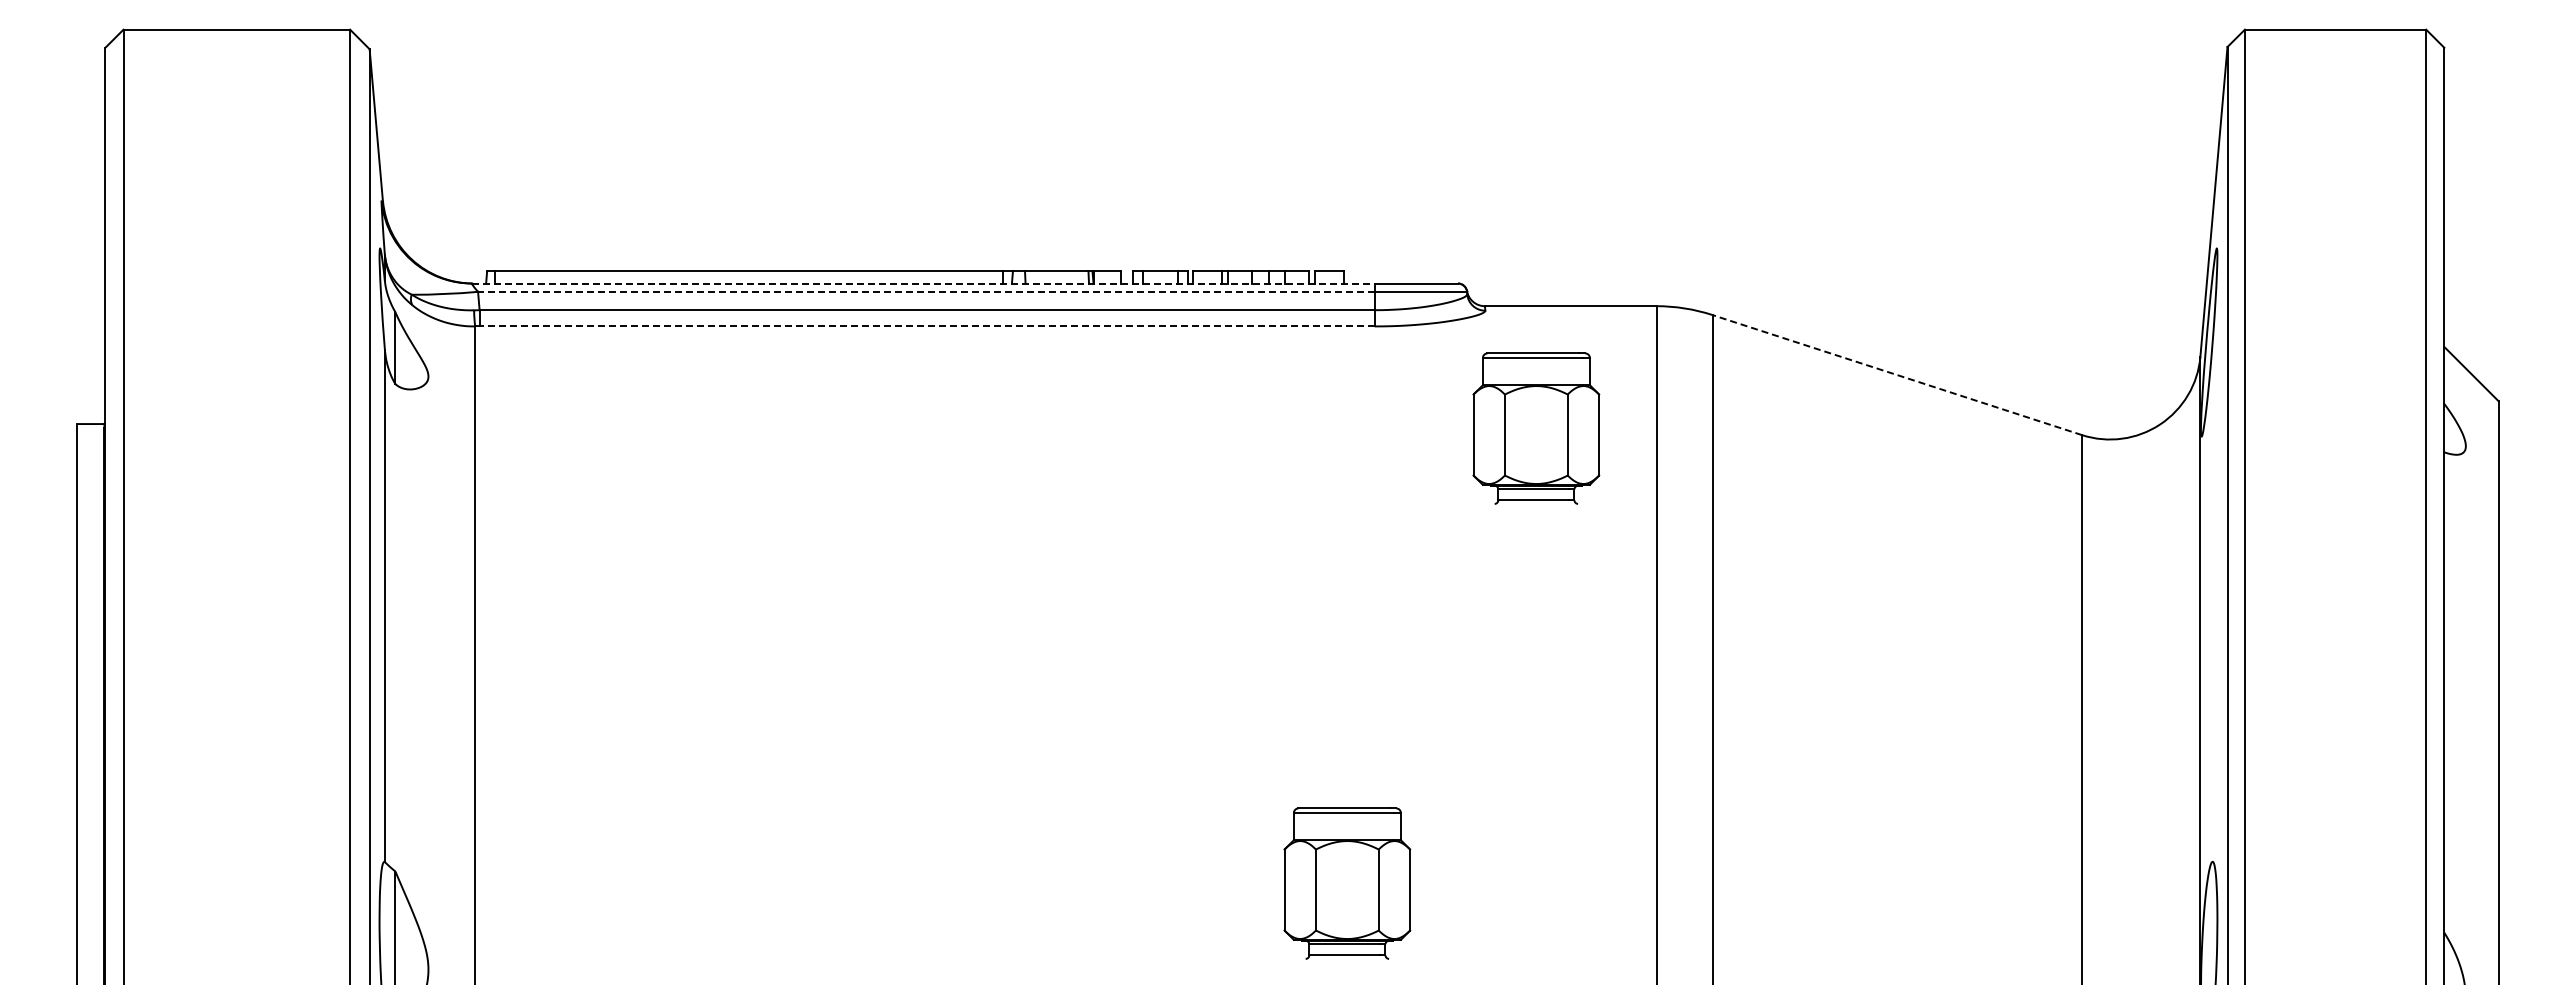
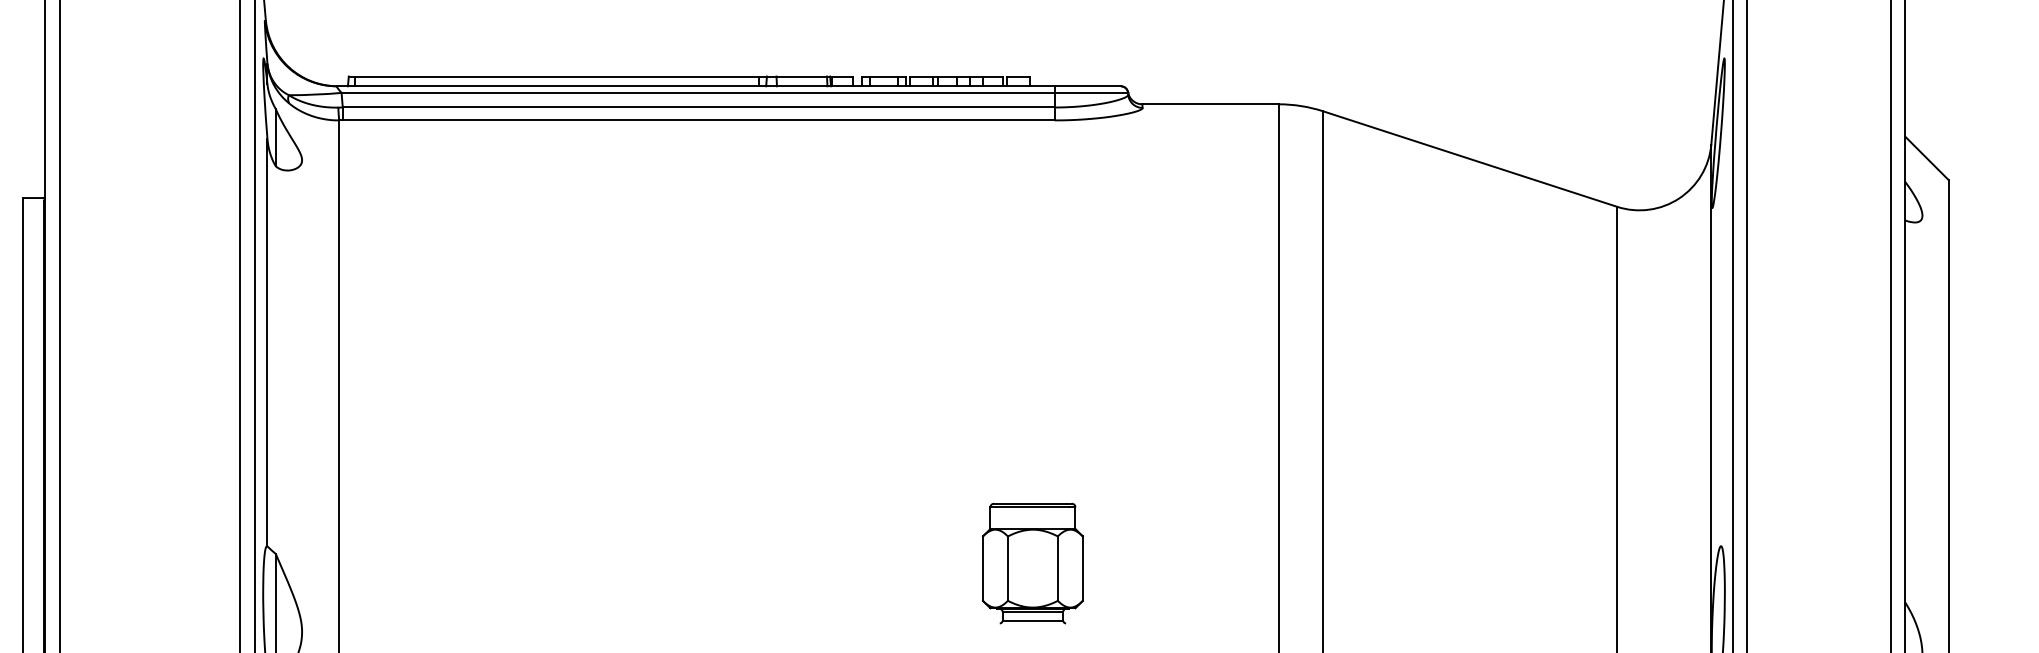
line: (923, 283) -> (695, 86), dashed -> solid
line: (925, 291) -> (697, 92), dashed -> solid
line: (926, 326) -> (698, 120), dashed -> solid
line: (1896, 374) -> (1469, 158), dashed -> solid
part: (1536, 428) -> (1183, 201), removed

